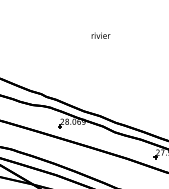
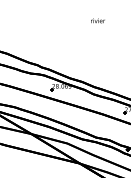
text: (100, 35) -> (97, 20), moved

